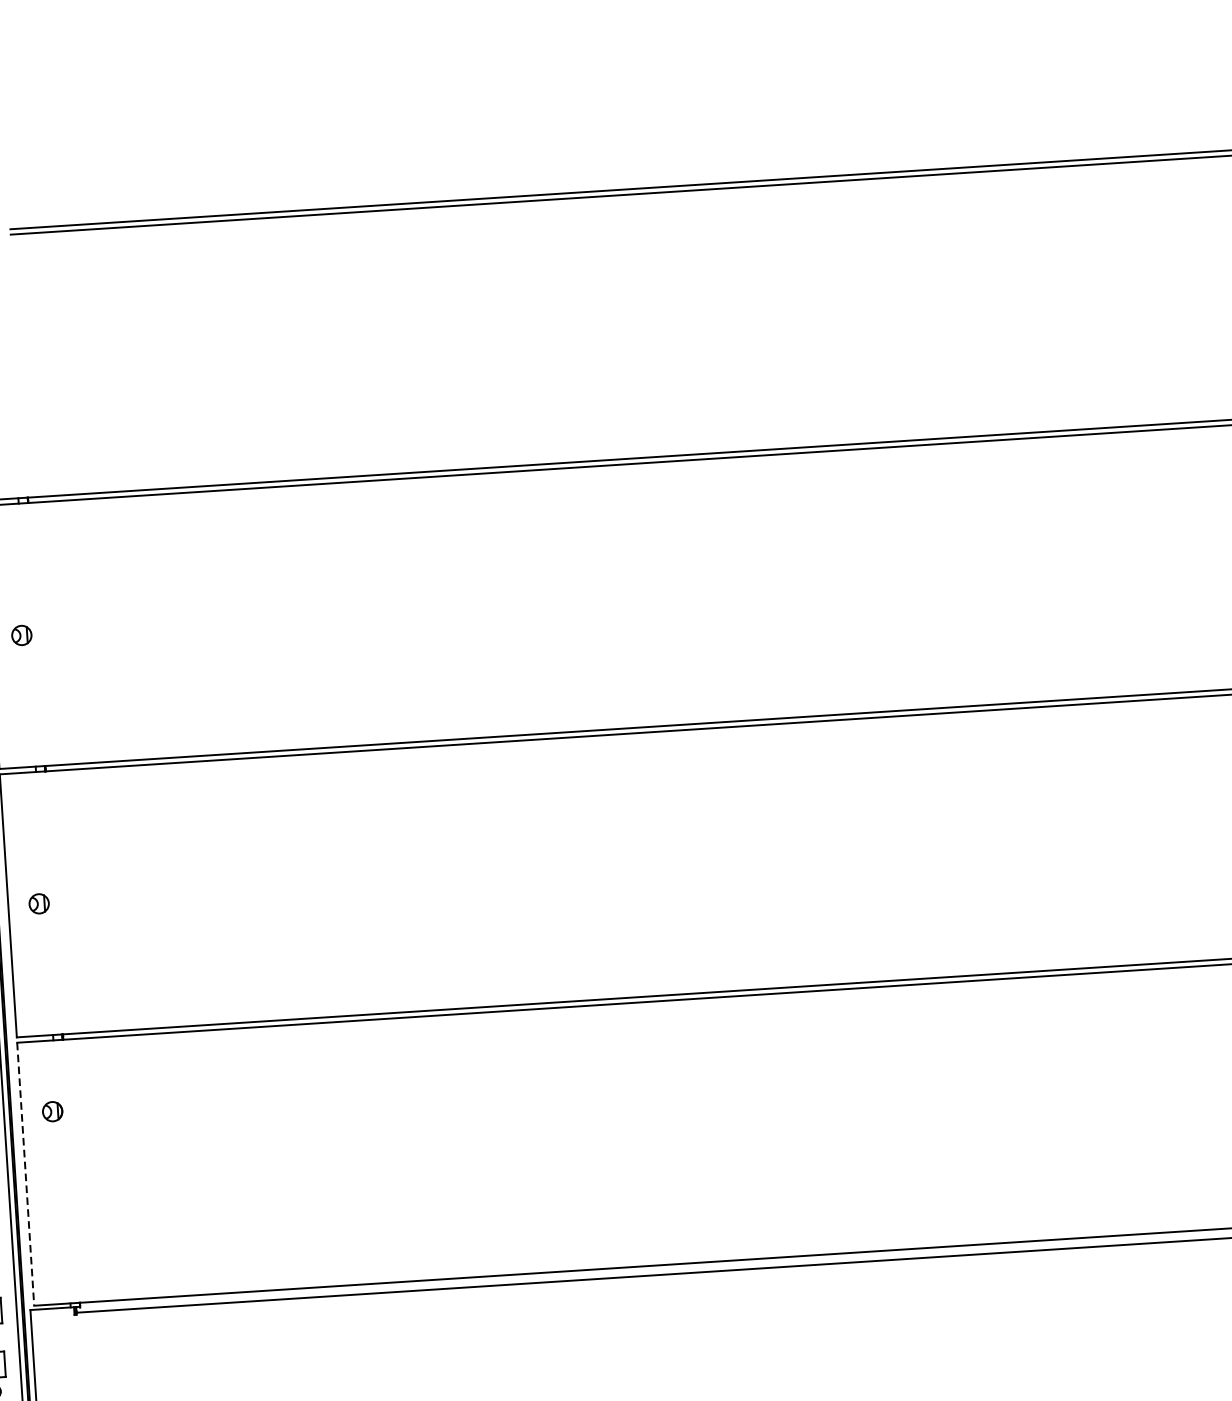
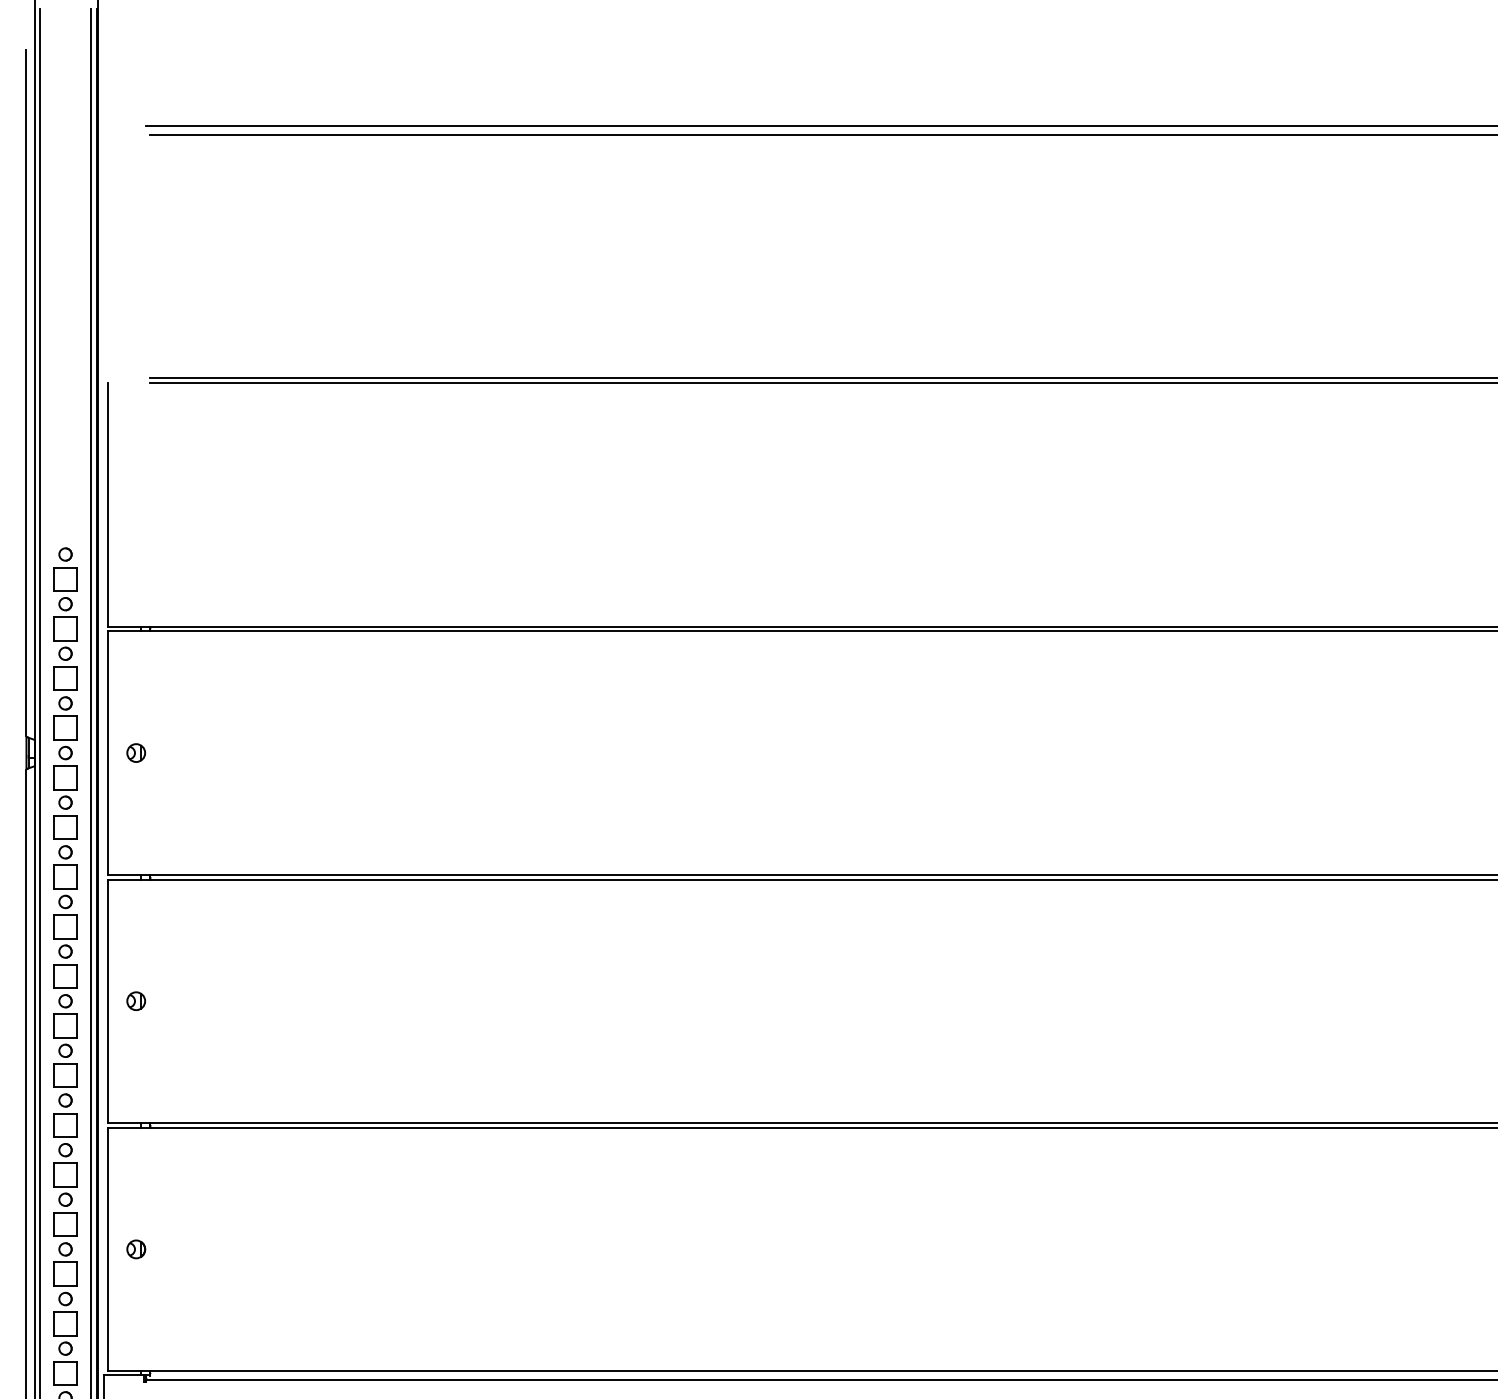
part: (52, 1111) -> (136, 1249), moved
line: (25, 1174) -> (107, 1249), dashed -> solid

